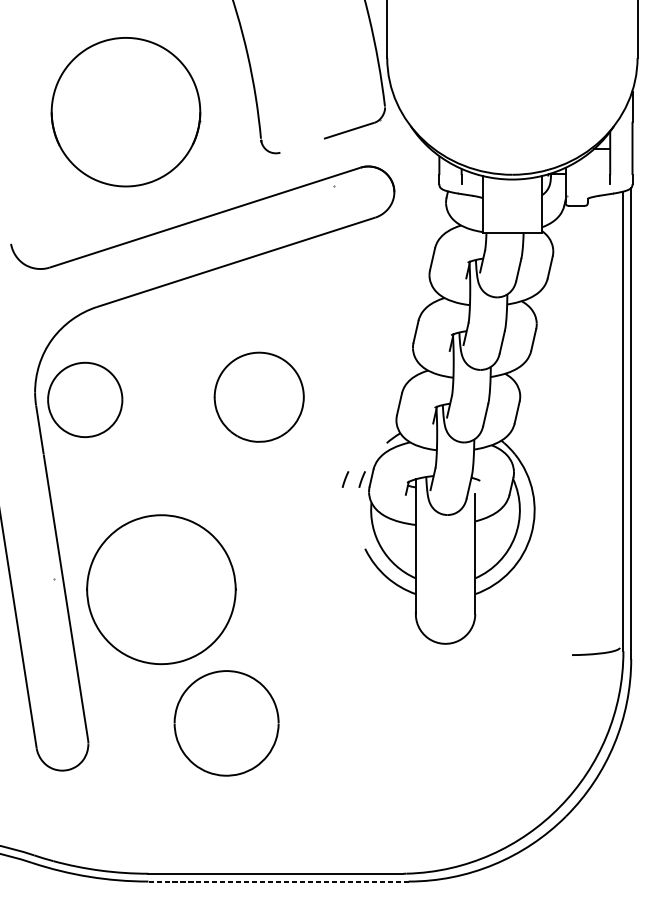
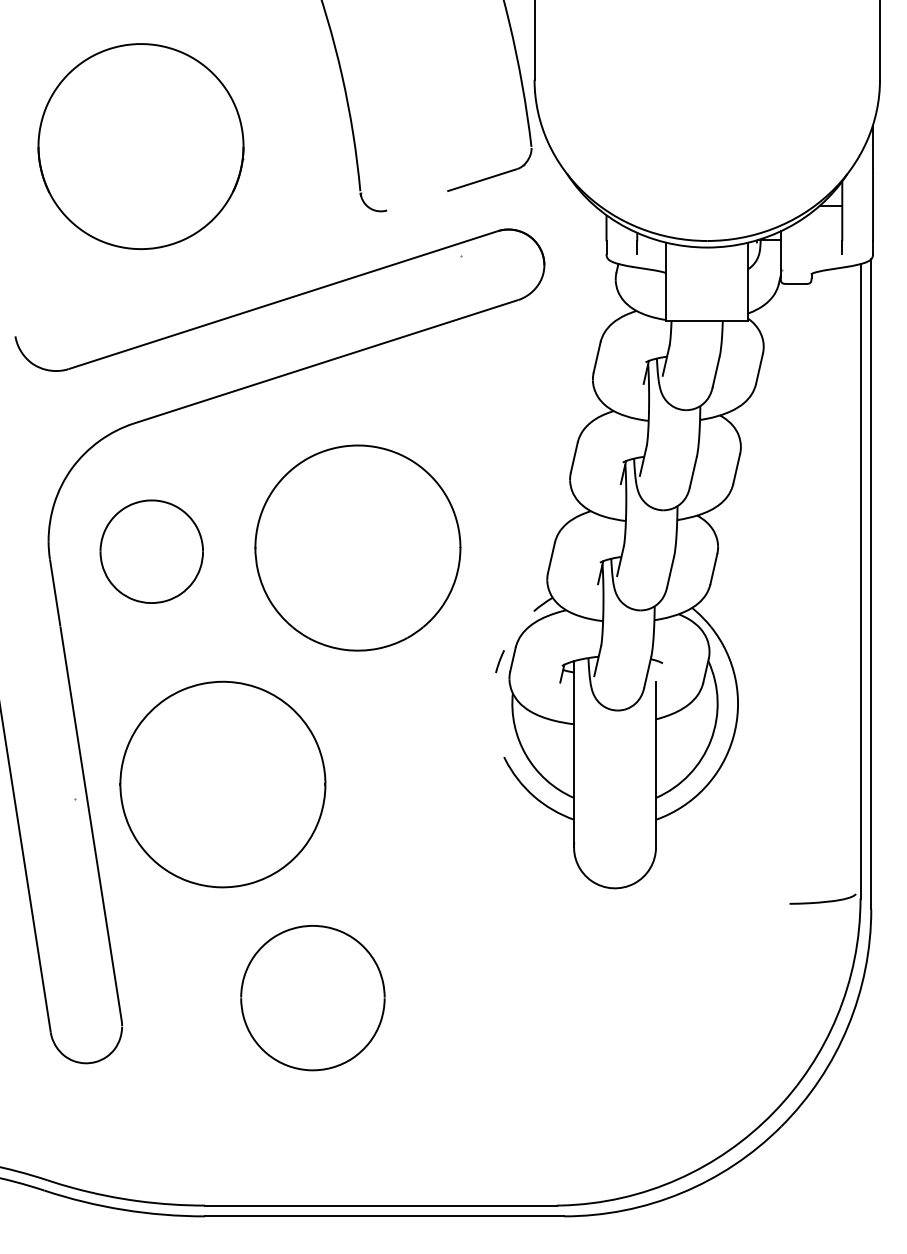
part: (125, 112) -> (140, 146), moved
part: (258, 396) -> (357, 547), size x1.67
part: (85, 399) -> (151, 551), moved
line: (345, 479) -> (476, 661), removed
part: (161, 589) -> (222, 784), moved
line: (278, 881) -> (384, 1216), dashed -> solid

